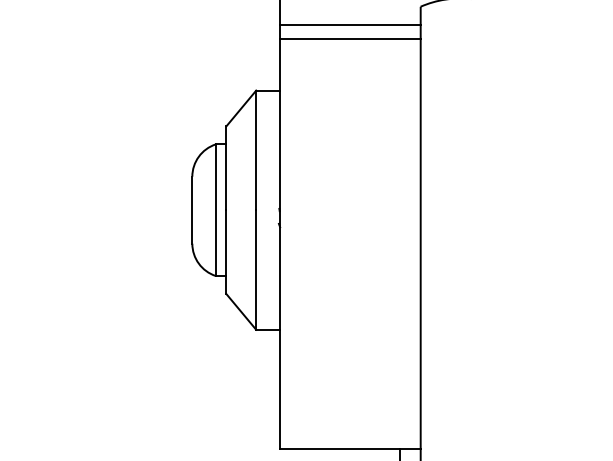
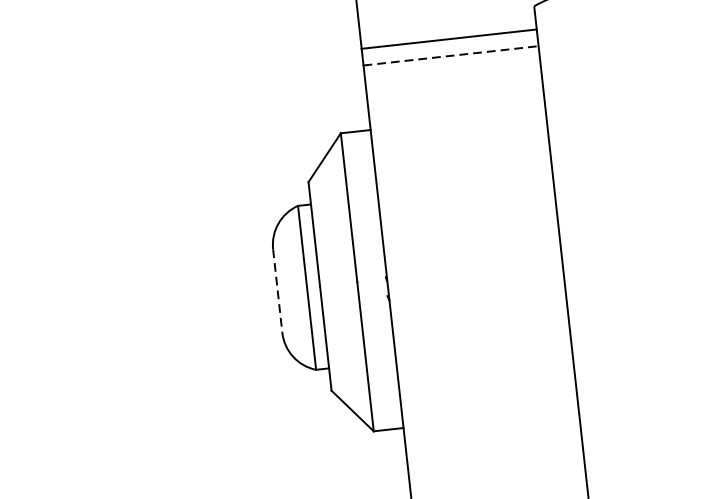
line: (350, 38) -> (451, 55), solid -> dashed
line: (192, 210) -> (277, 291), solid -> dashed

